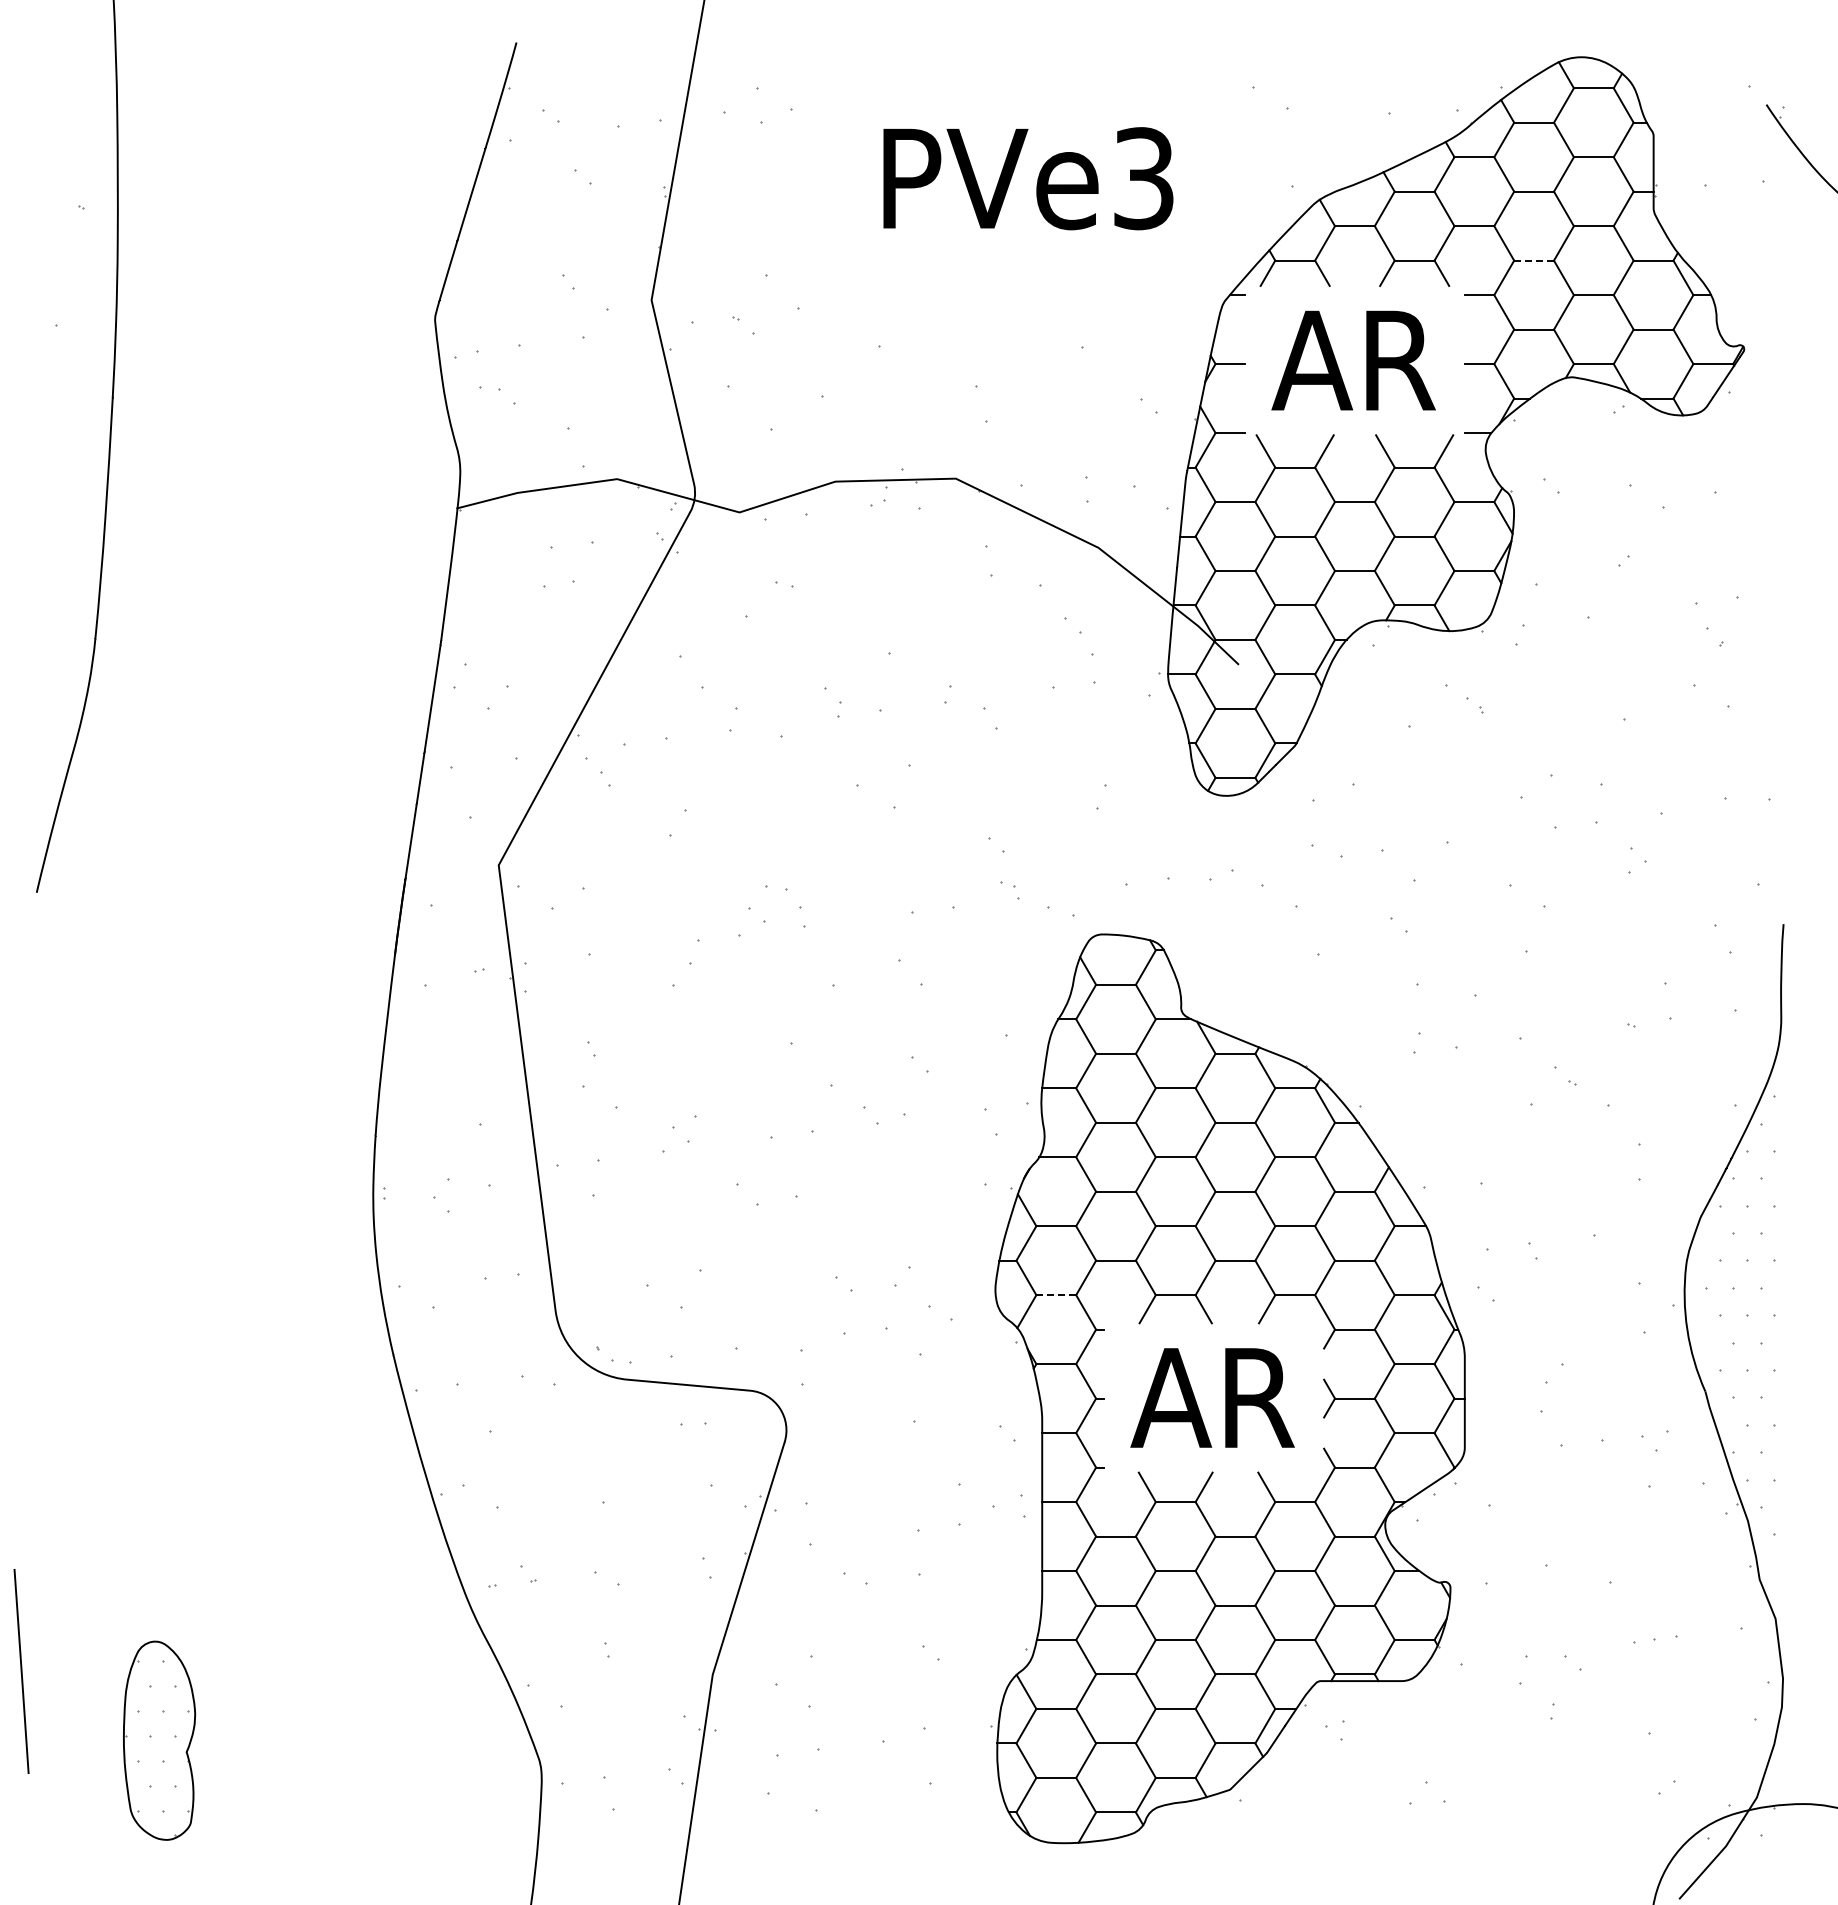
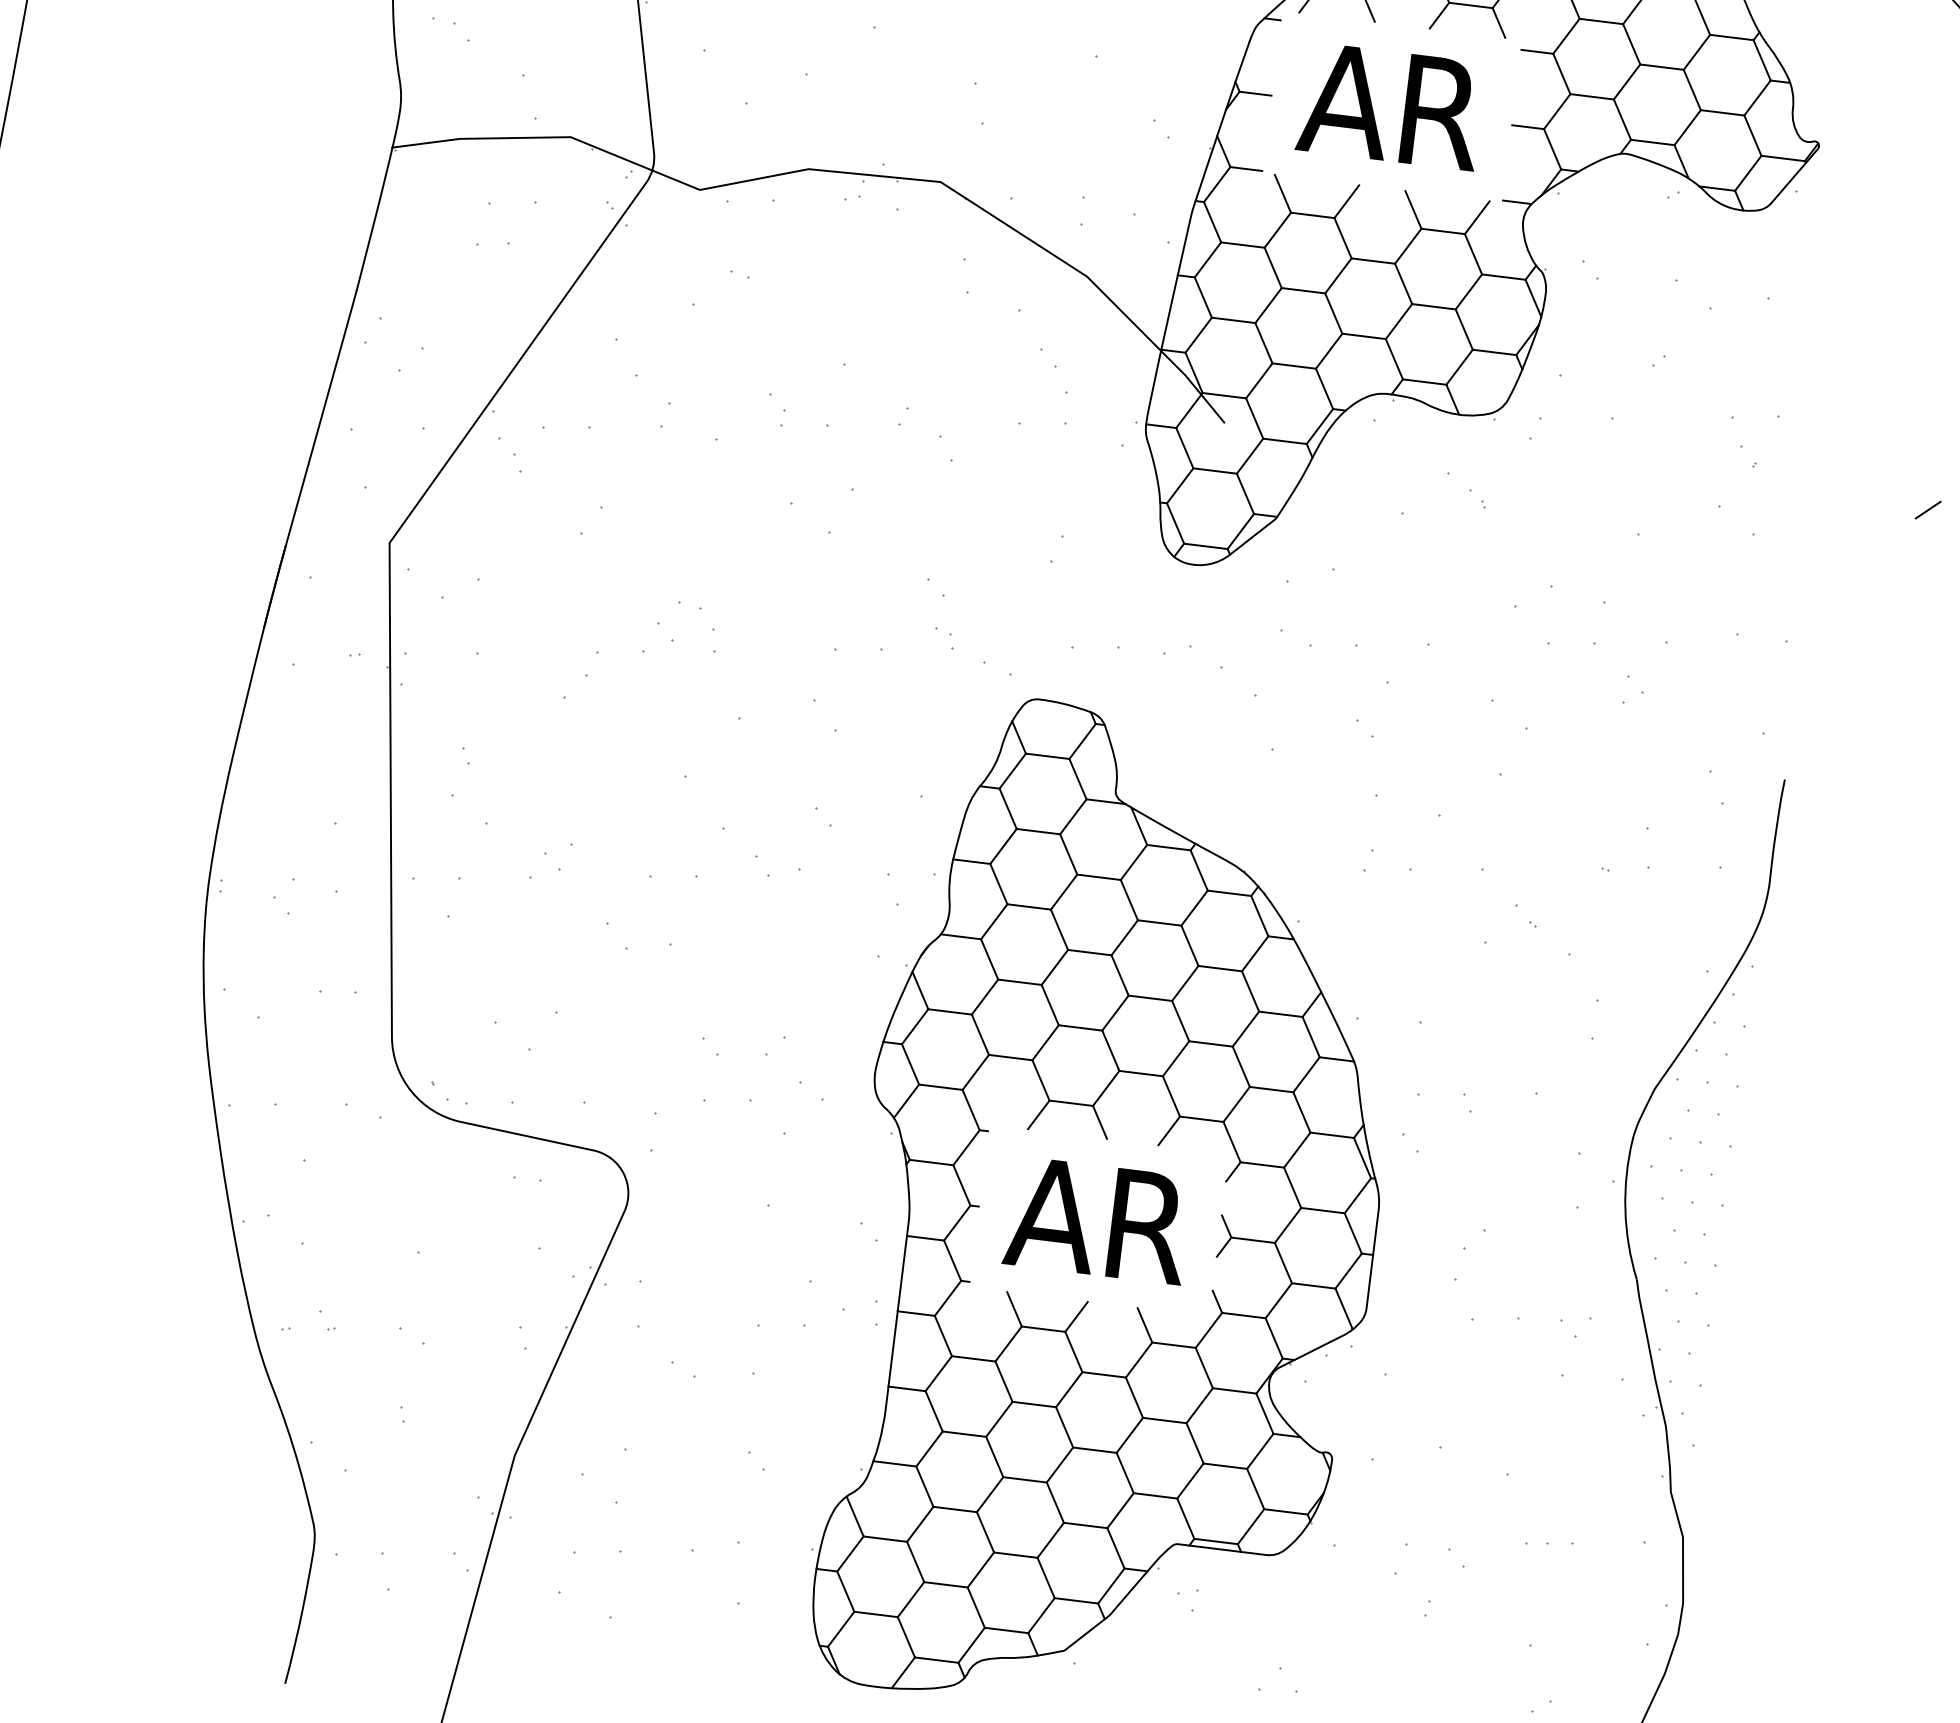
line: (1534, 260) -> (1601, 21), dashed -> solid
line: (1056, 1295) -> (941, 1087), dashed -> solid

